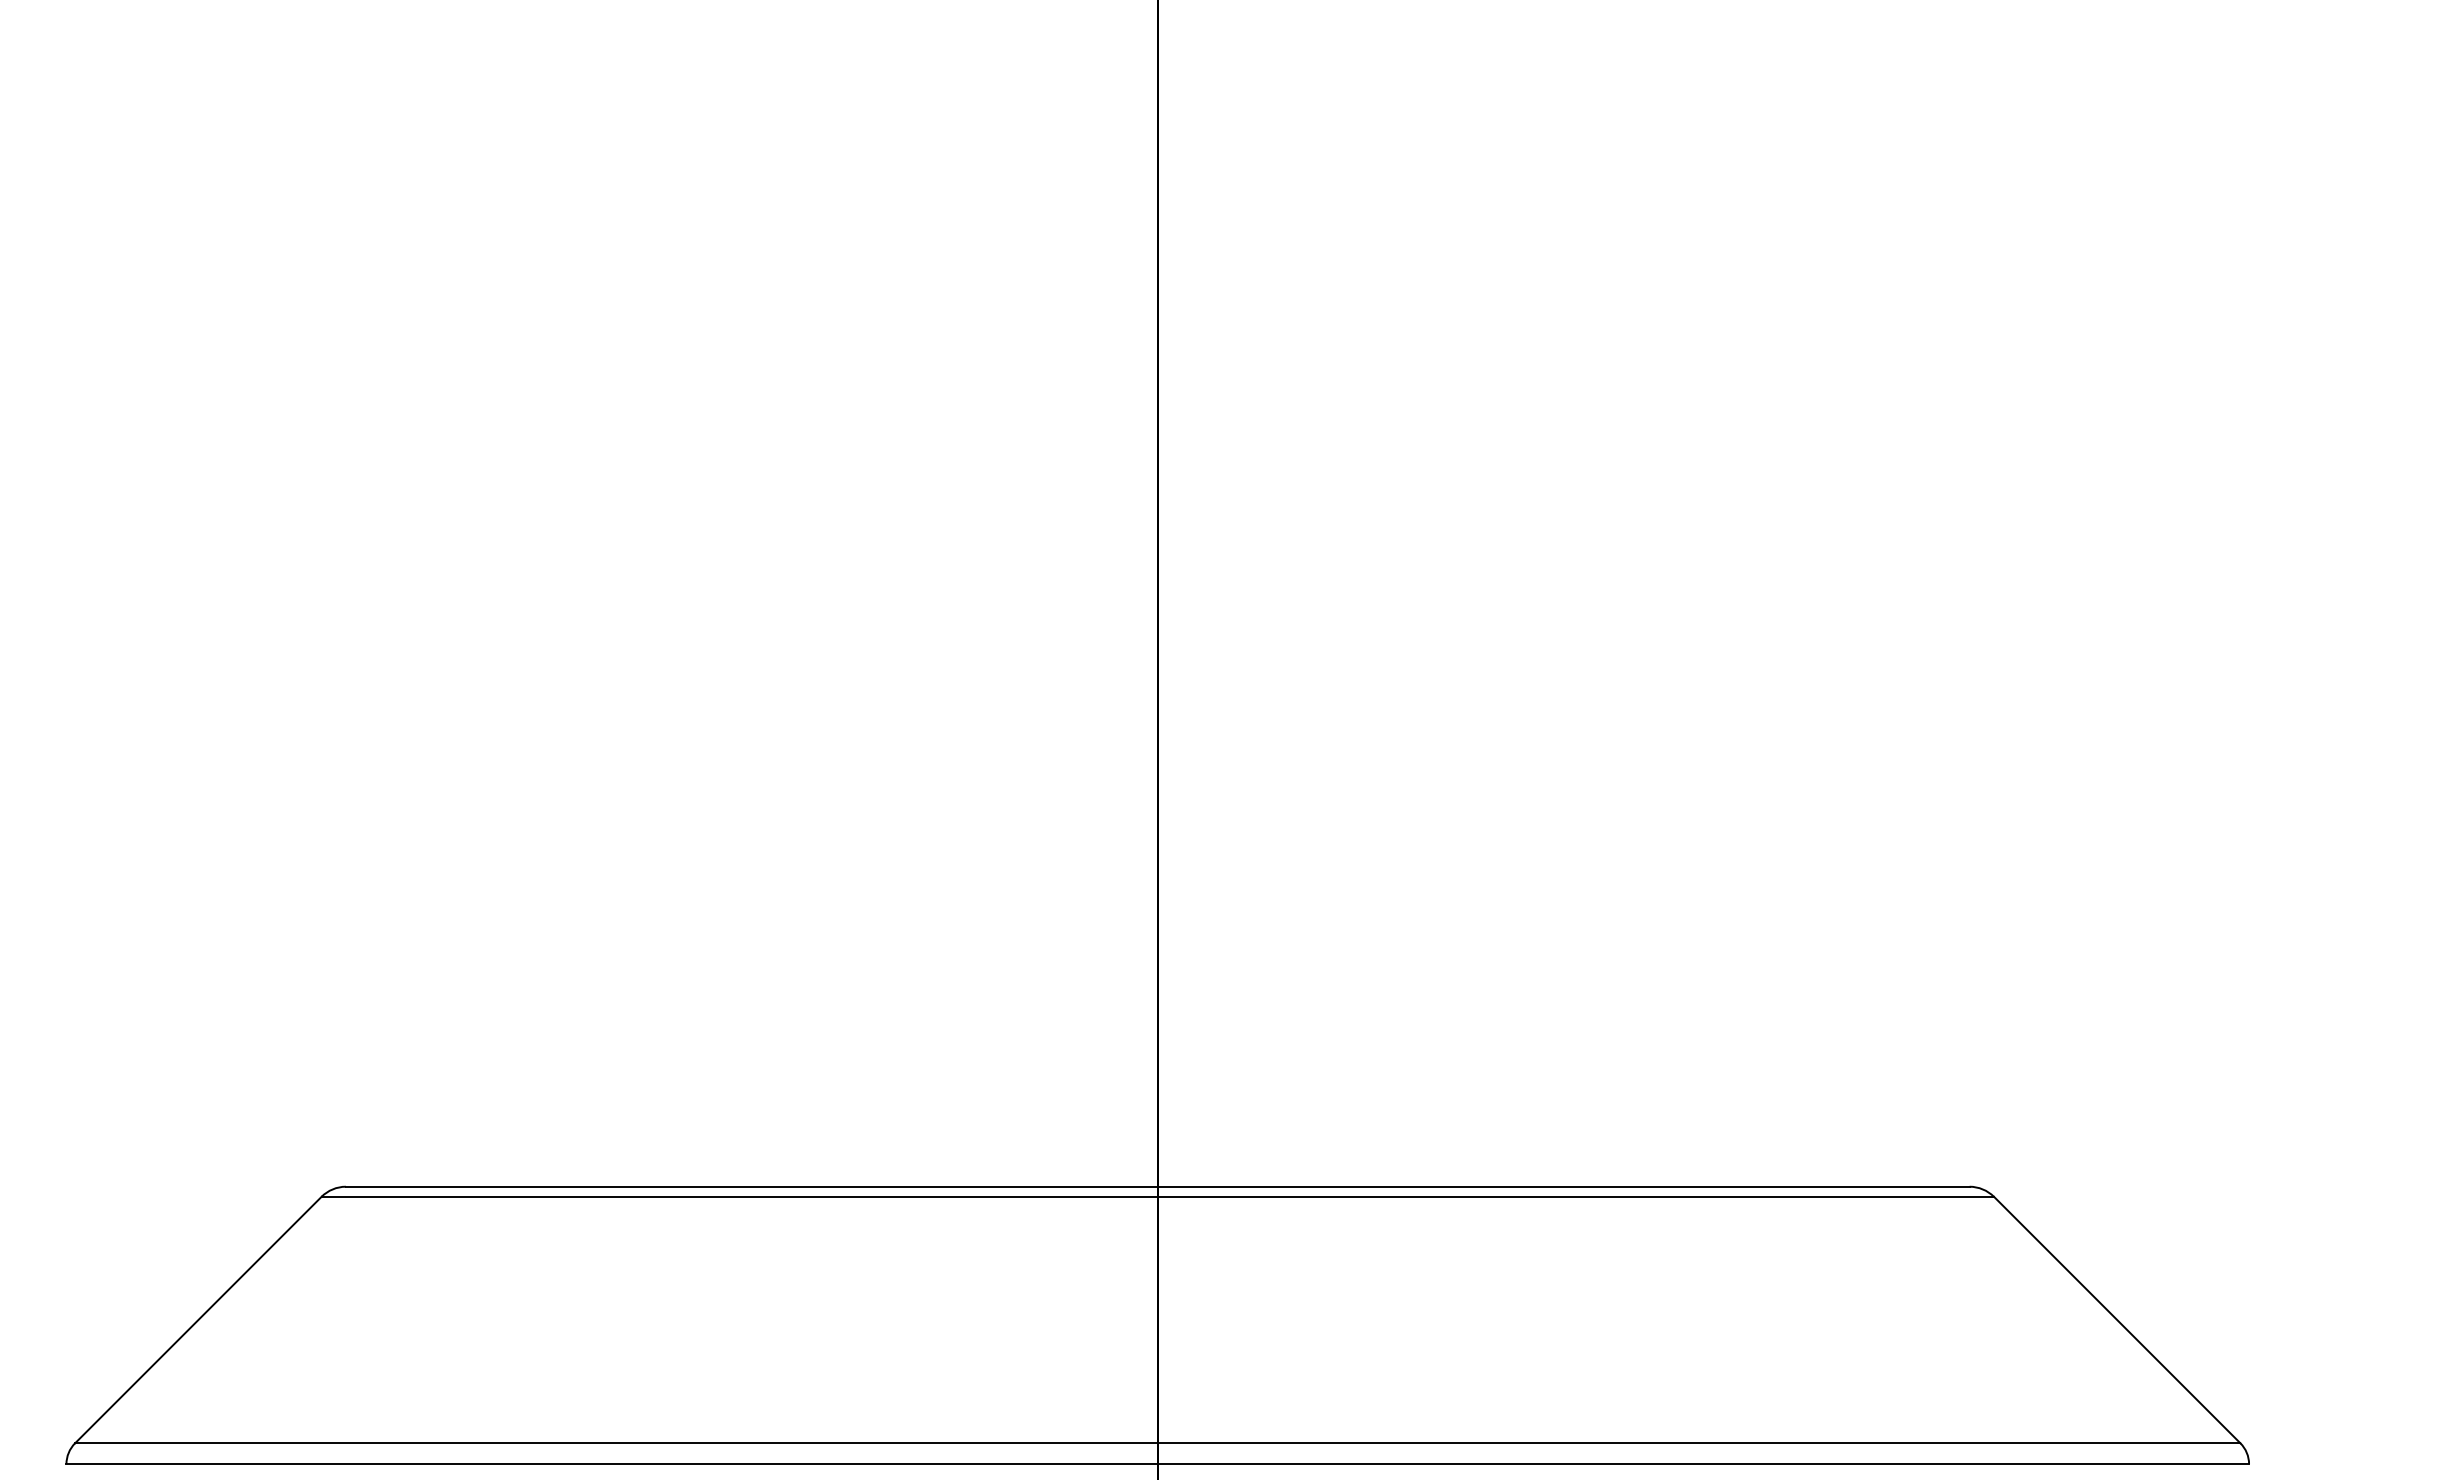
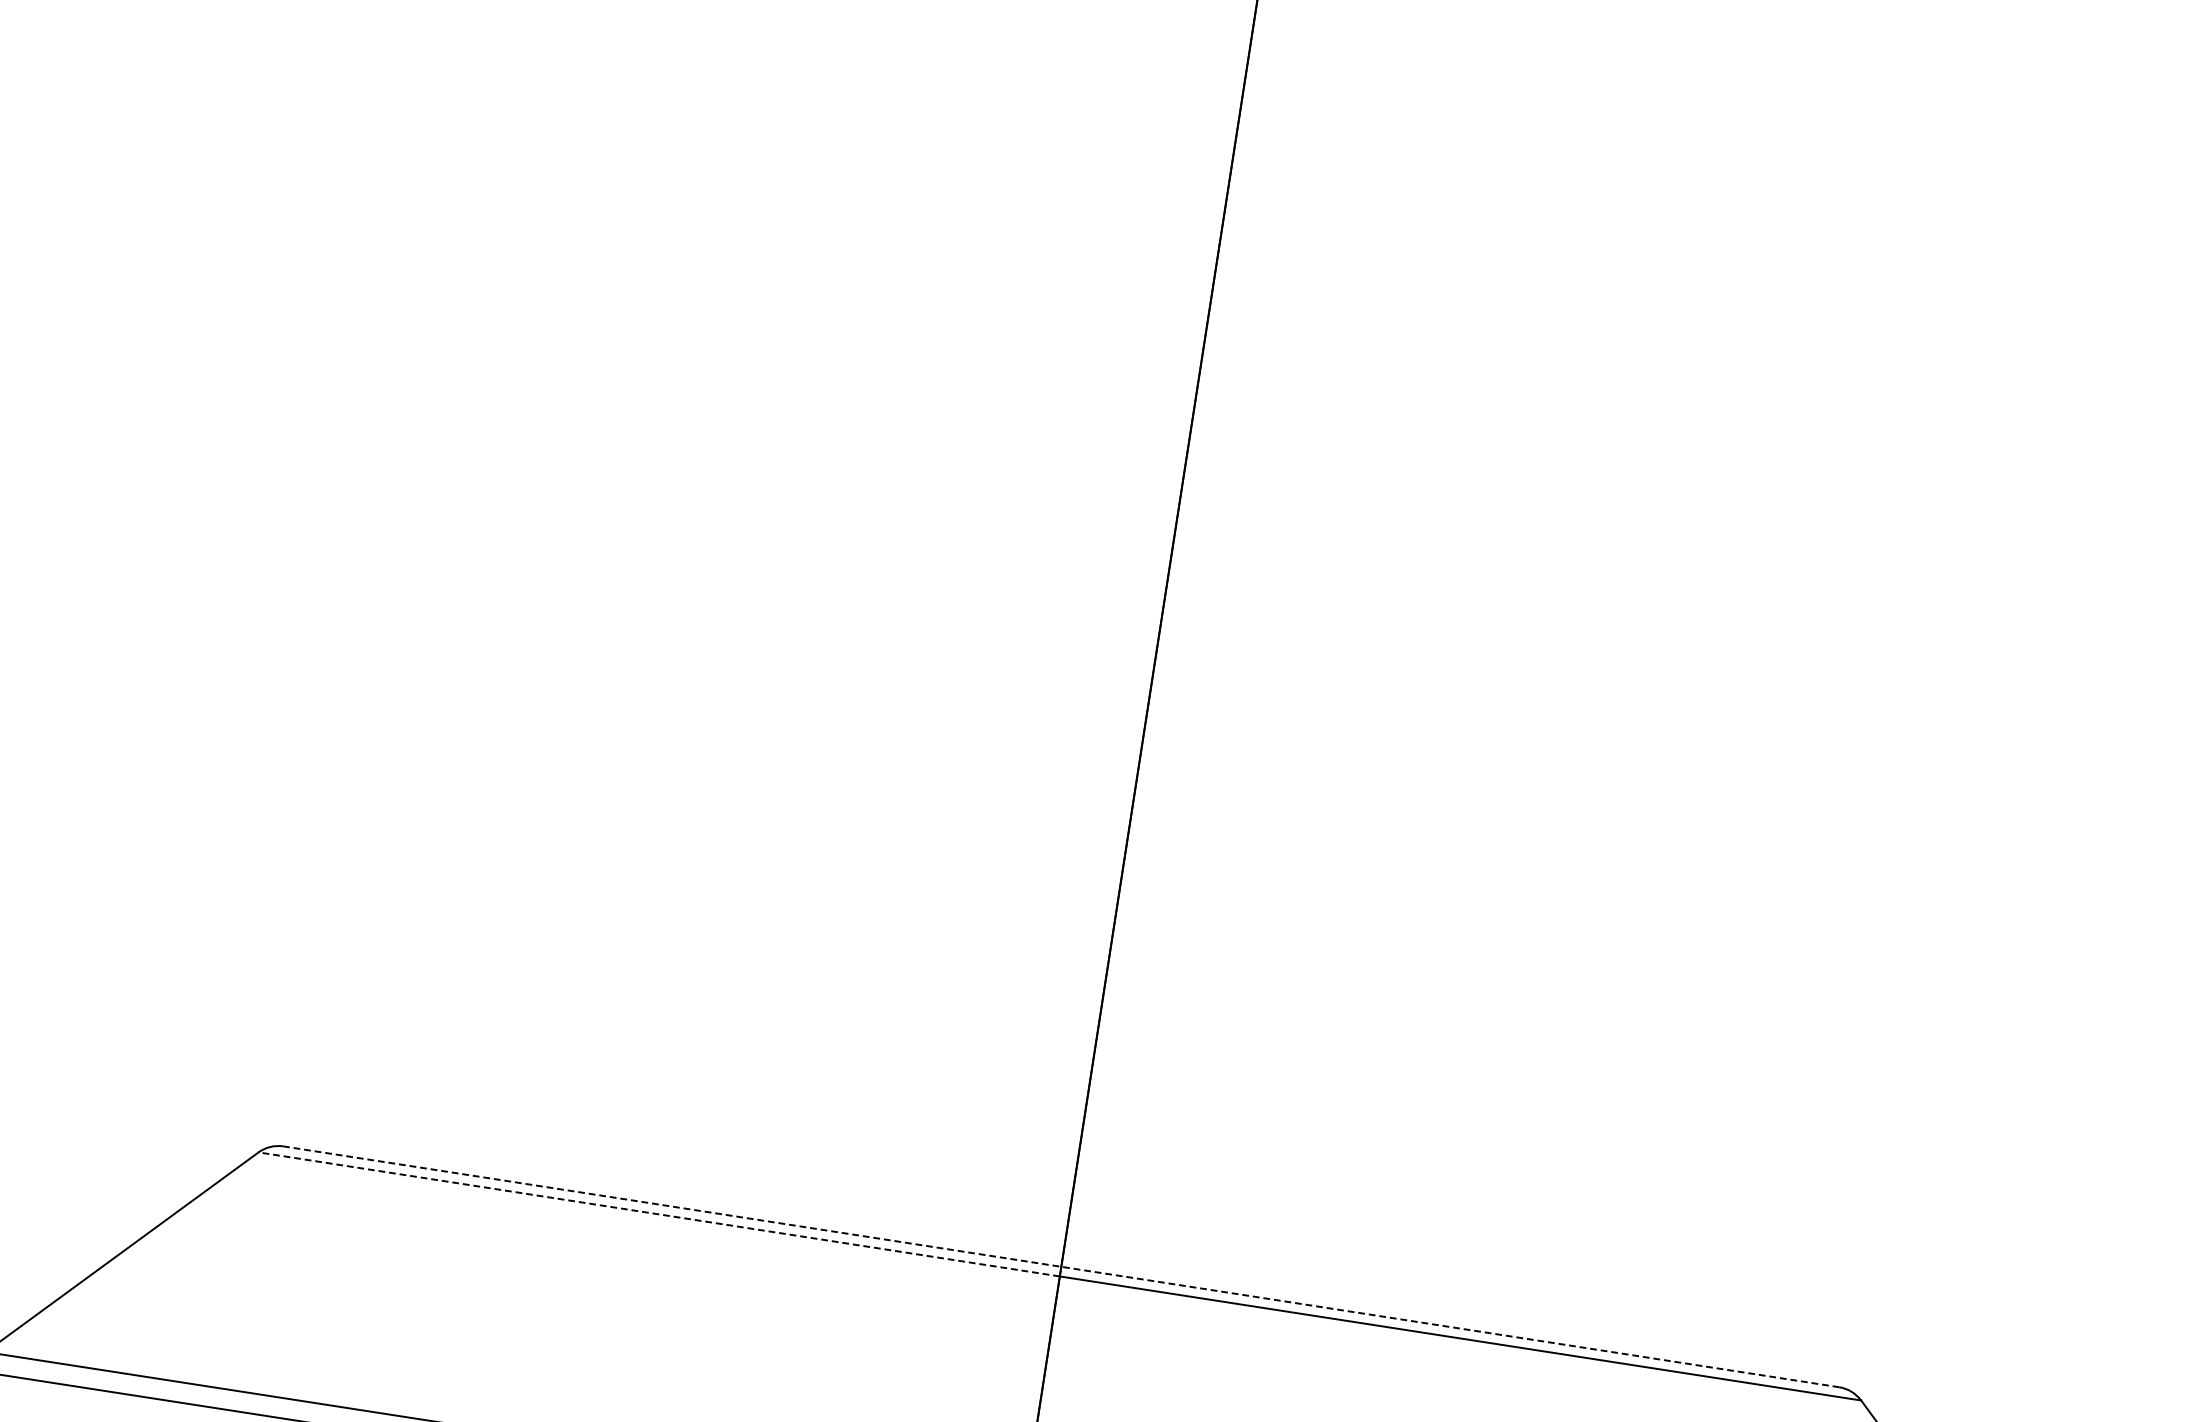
line: (1157, 1186) -> (1061, 1266), solid -> dashed
line: (739, 1196) -> (659, 1214), solid -> dashed

